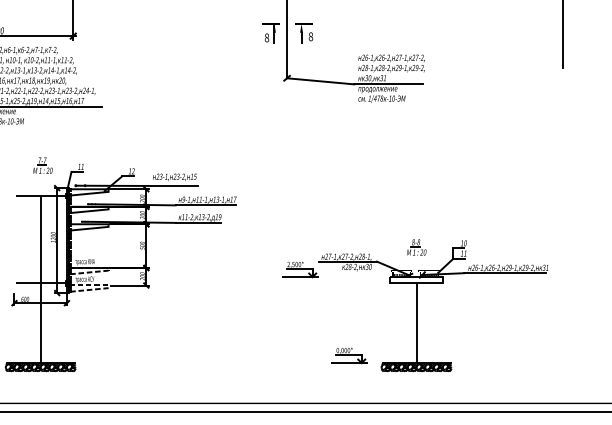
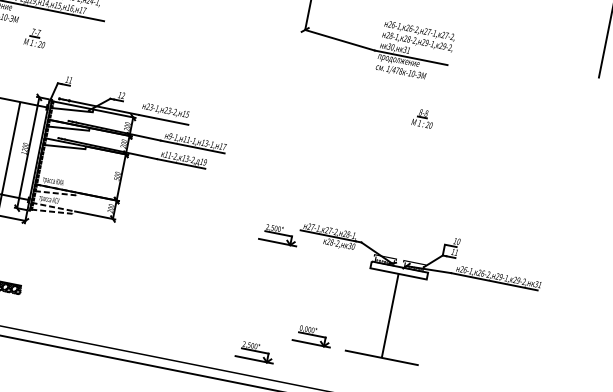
part: (42, 165) -> (35, 37), moved
part: (416, 247) -> (423, 118), moved
hatch: (416, 367) -> (380, 362), removed
part: (300, 380) -> (255, 351), added

